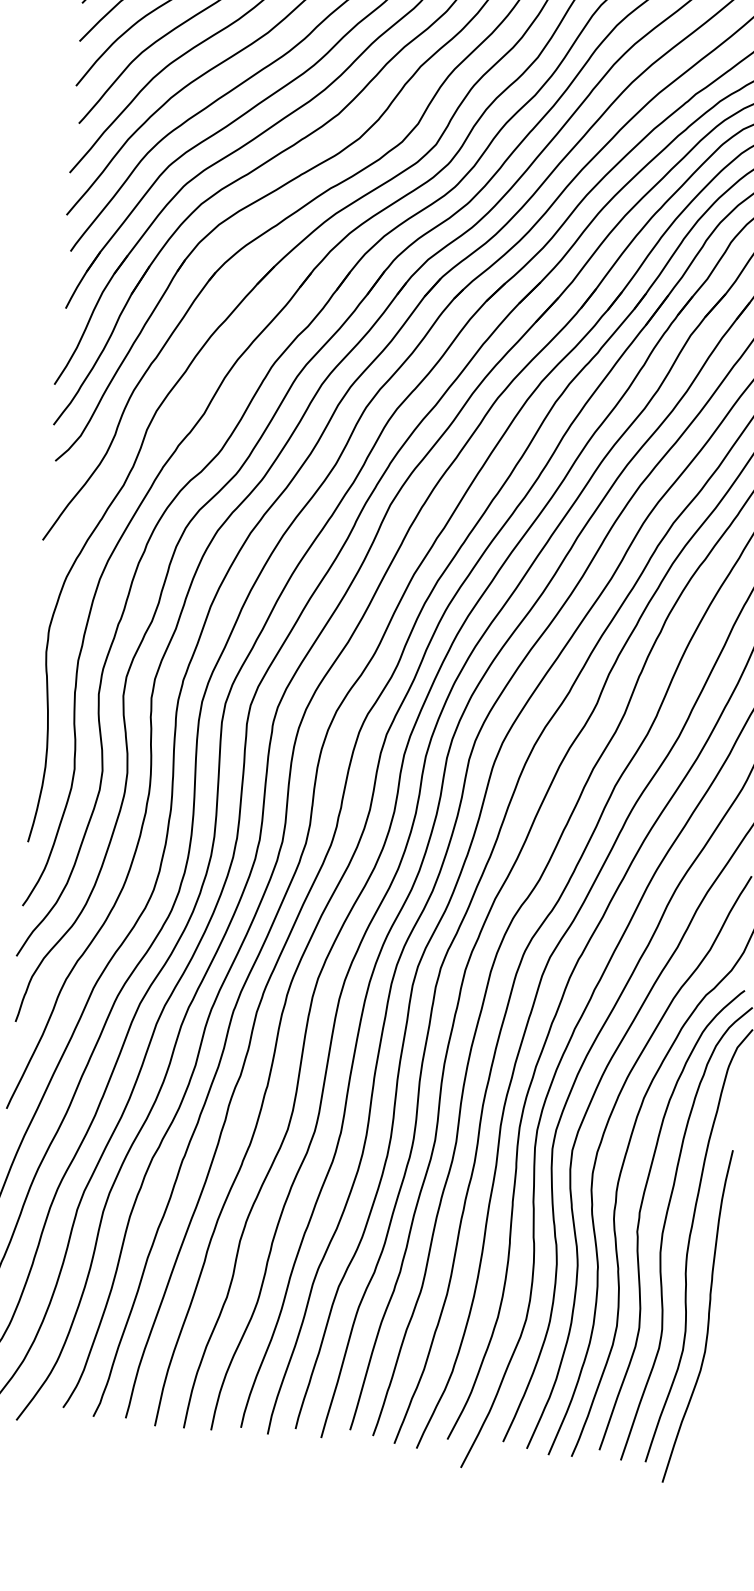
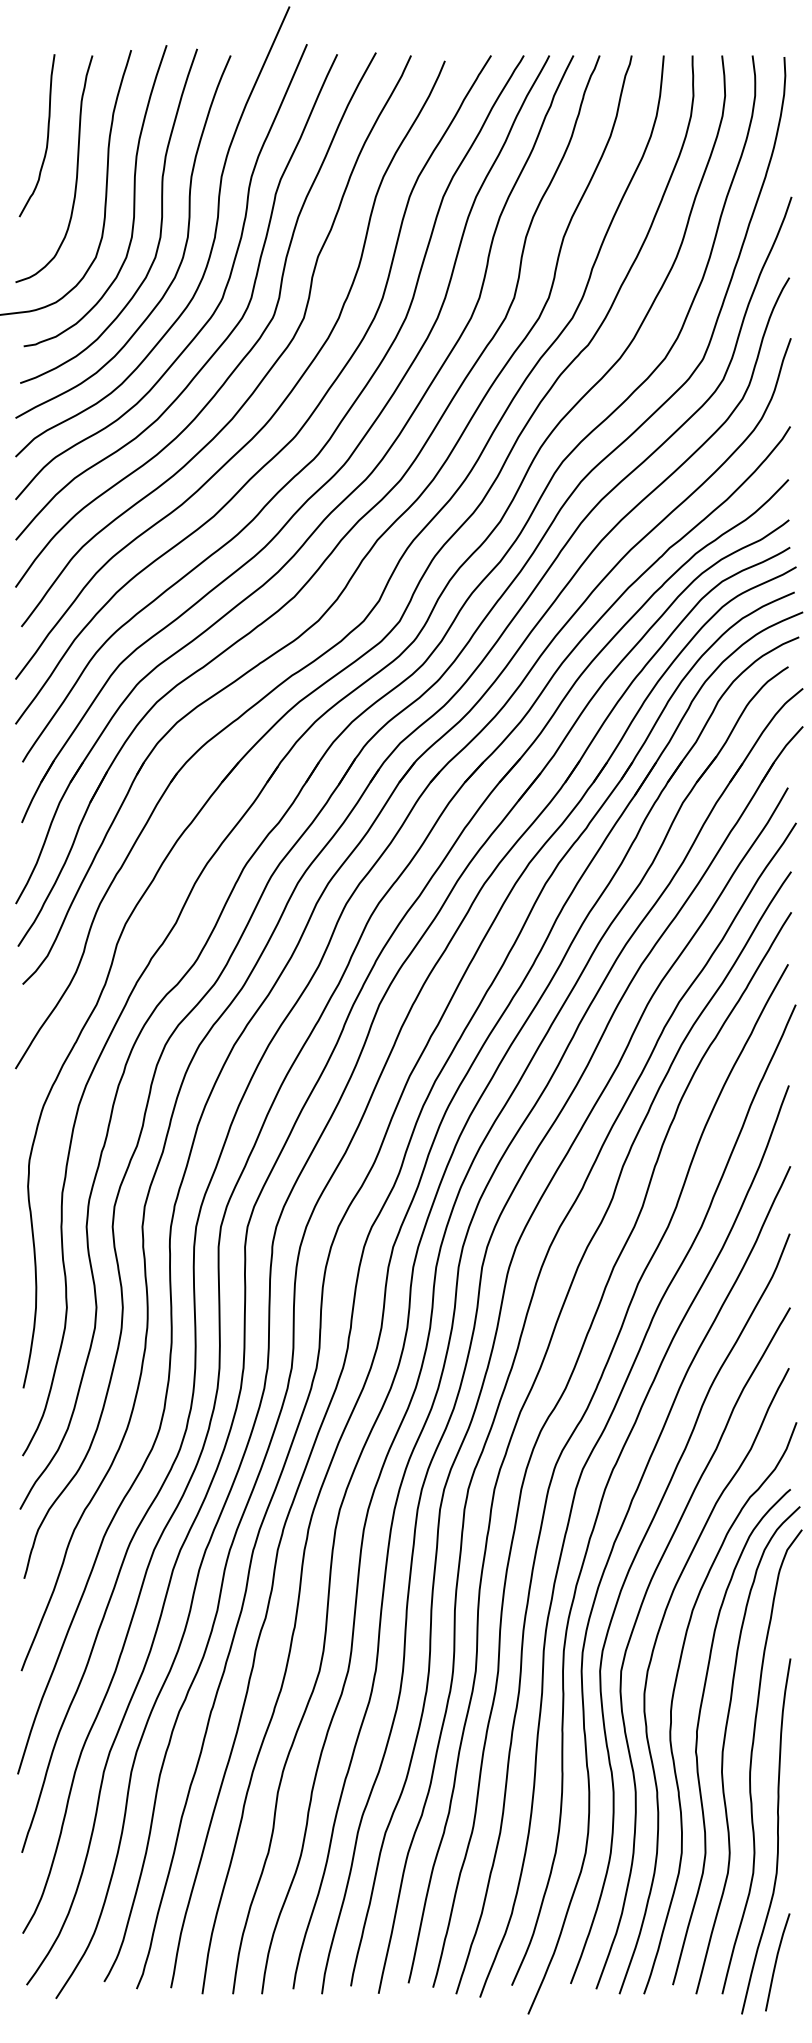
line: (698, 1436) -> (776, 1962), added

